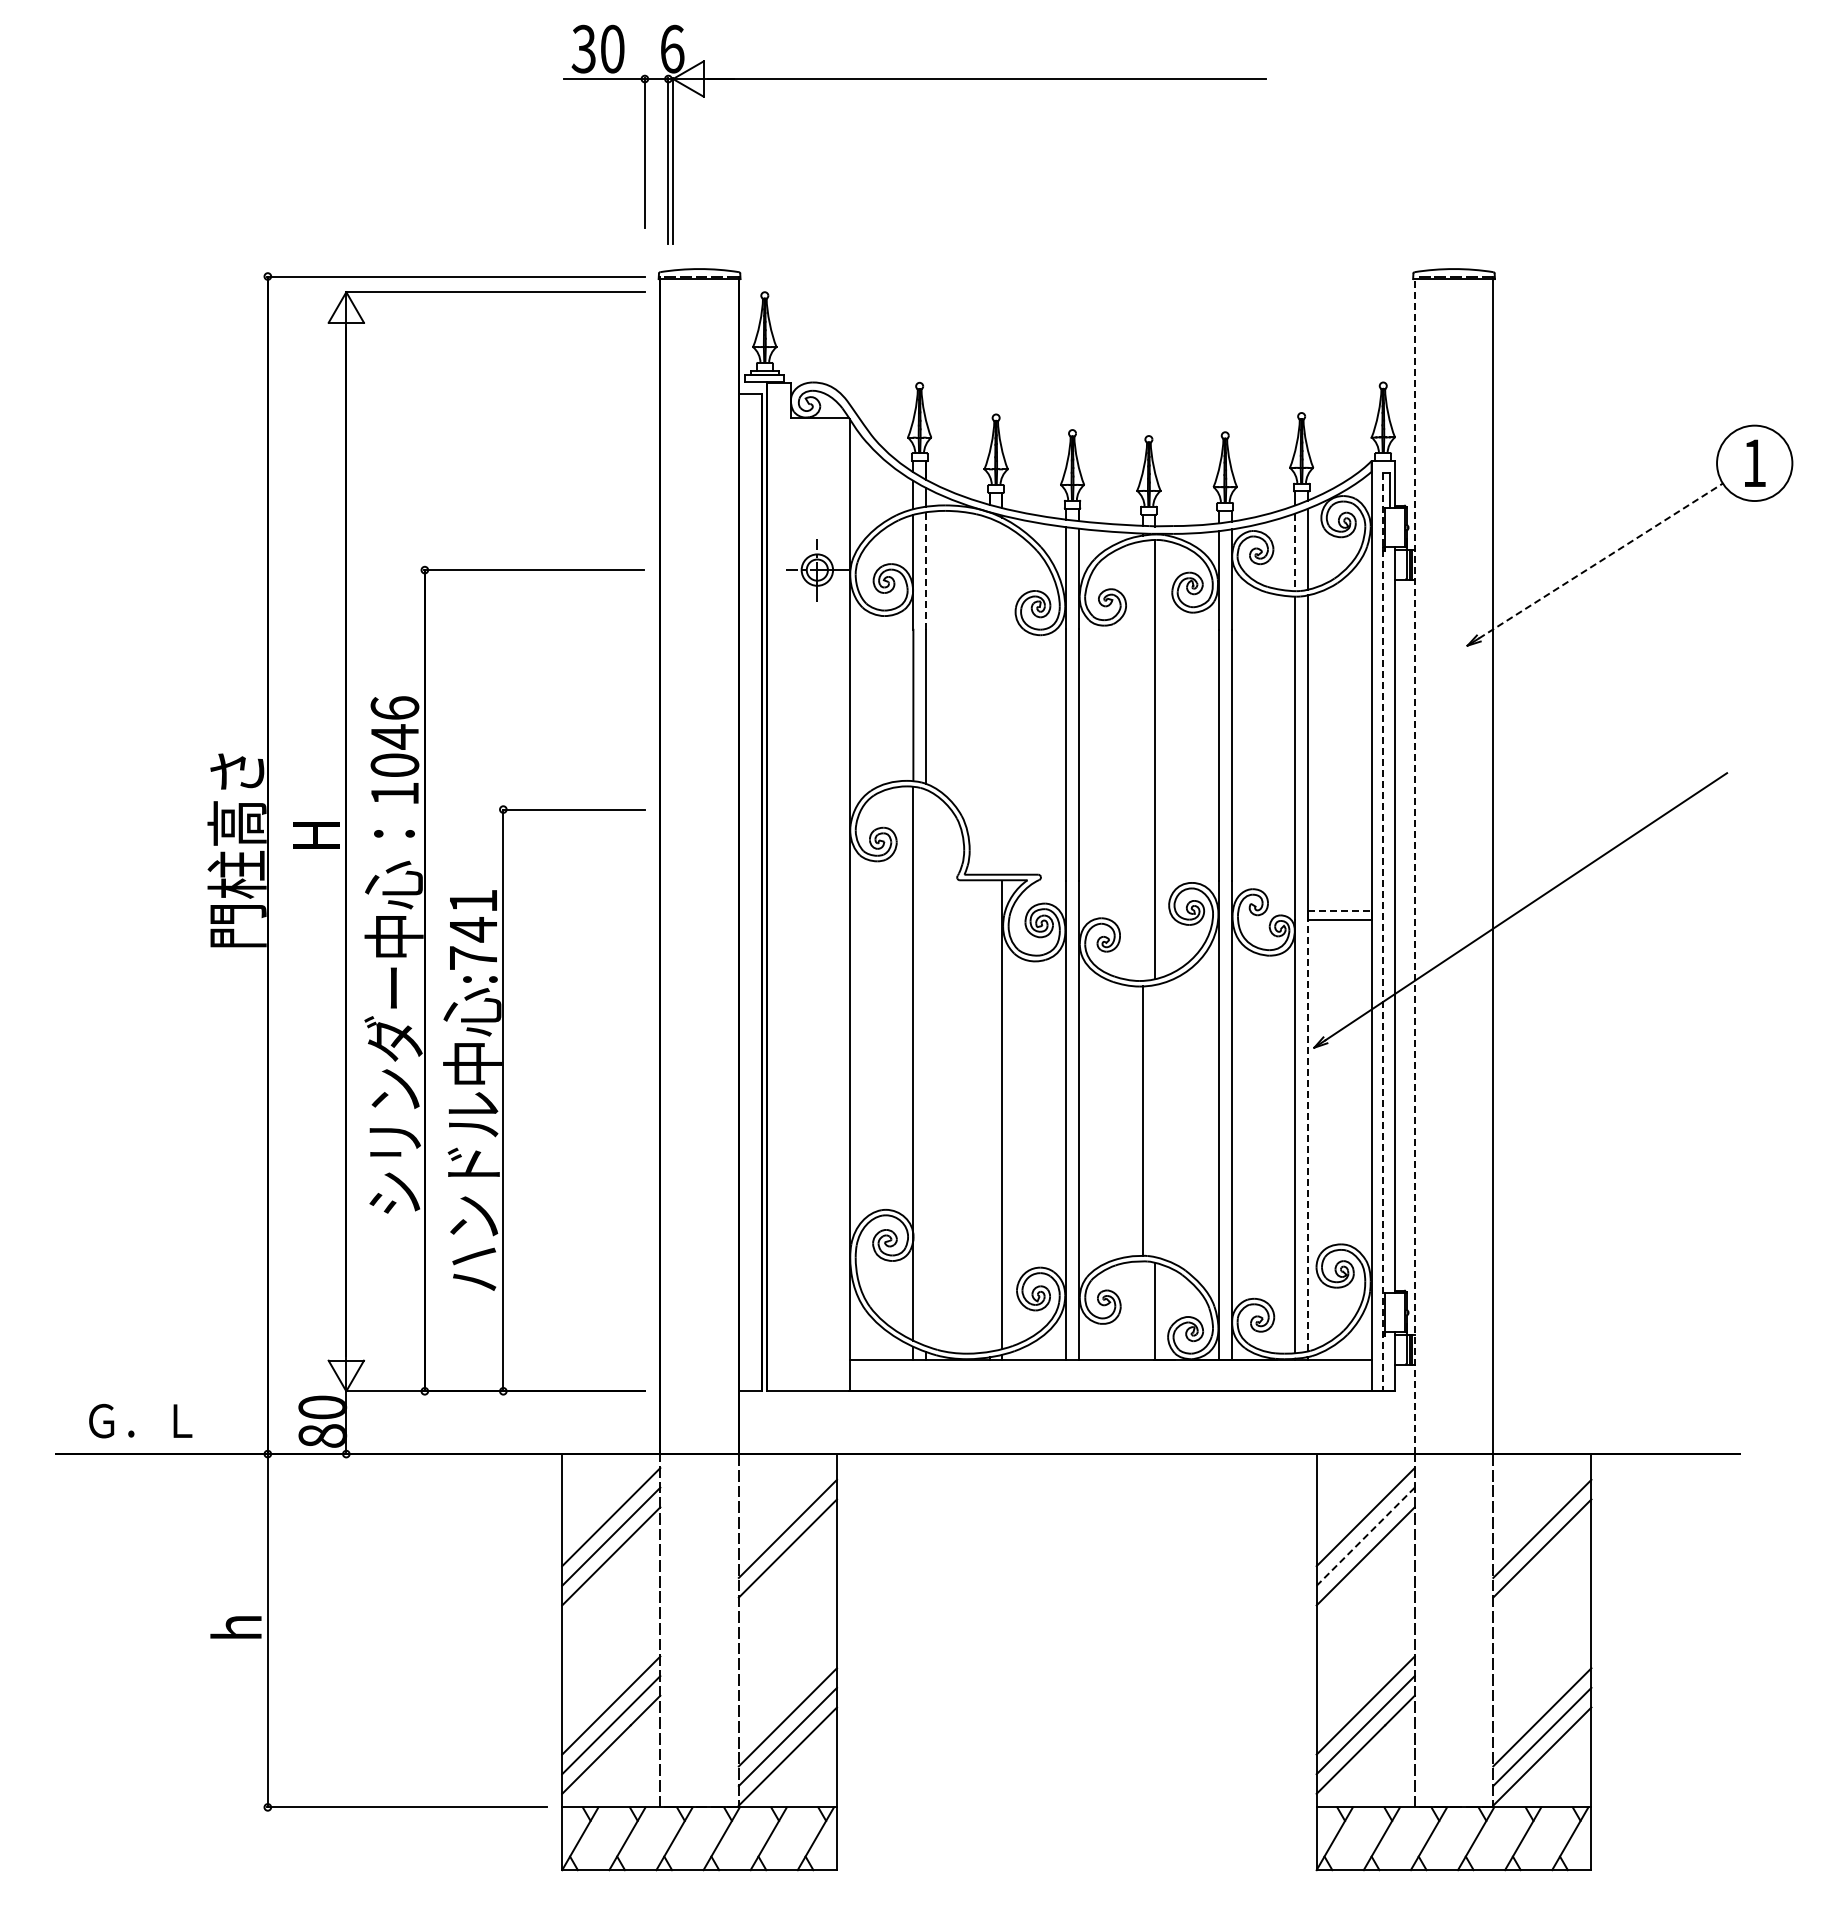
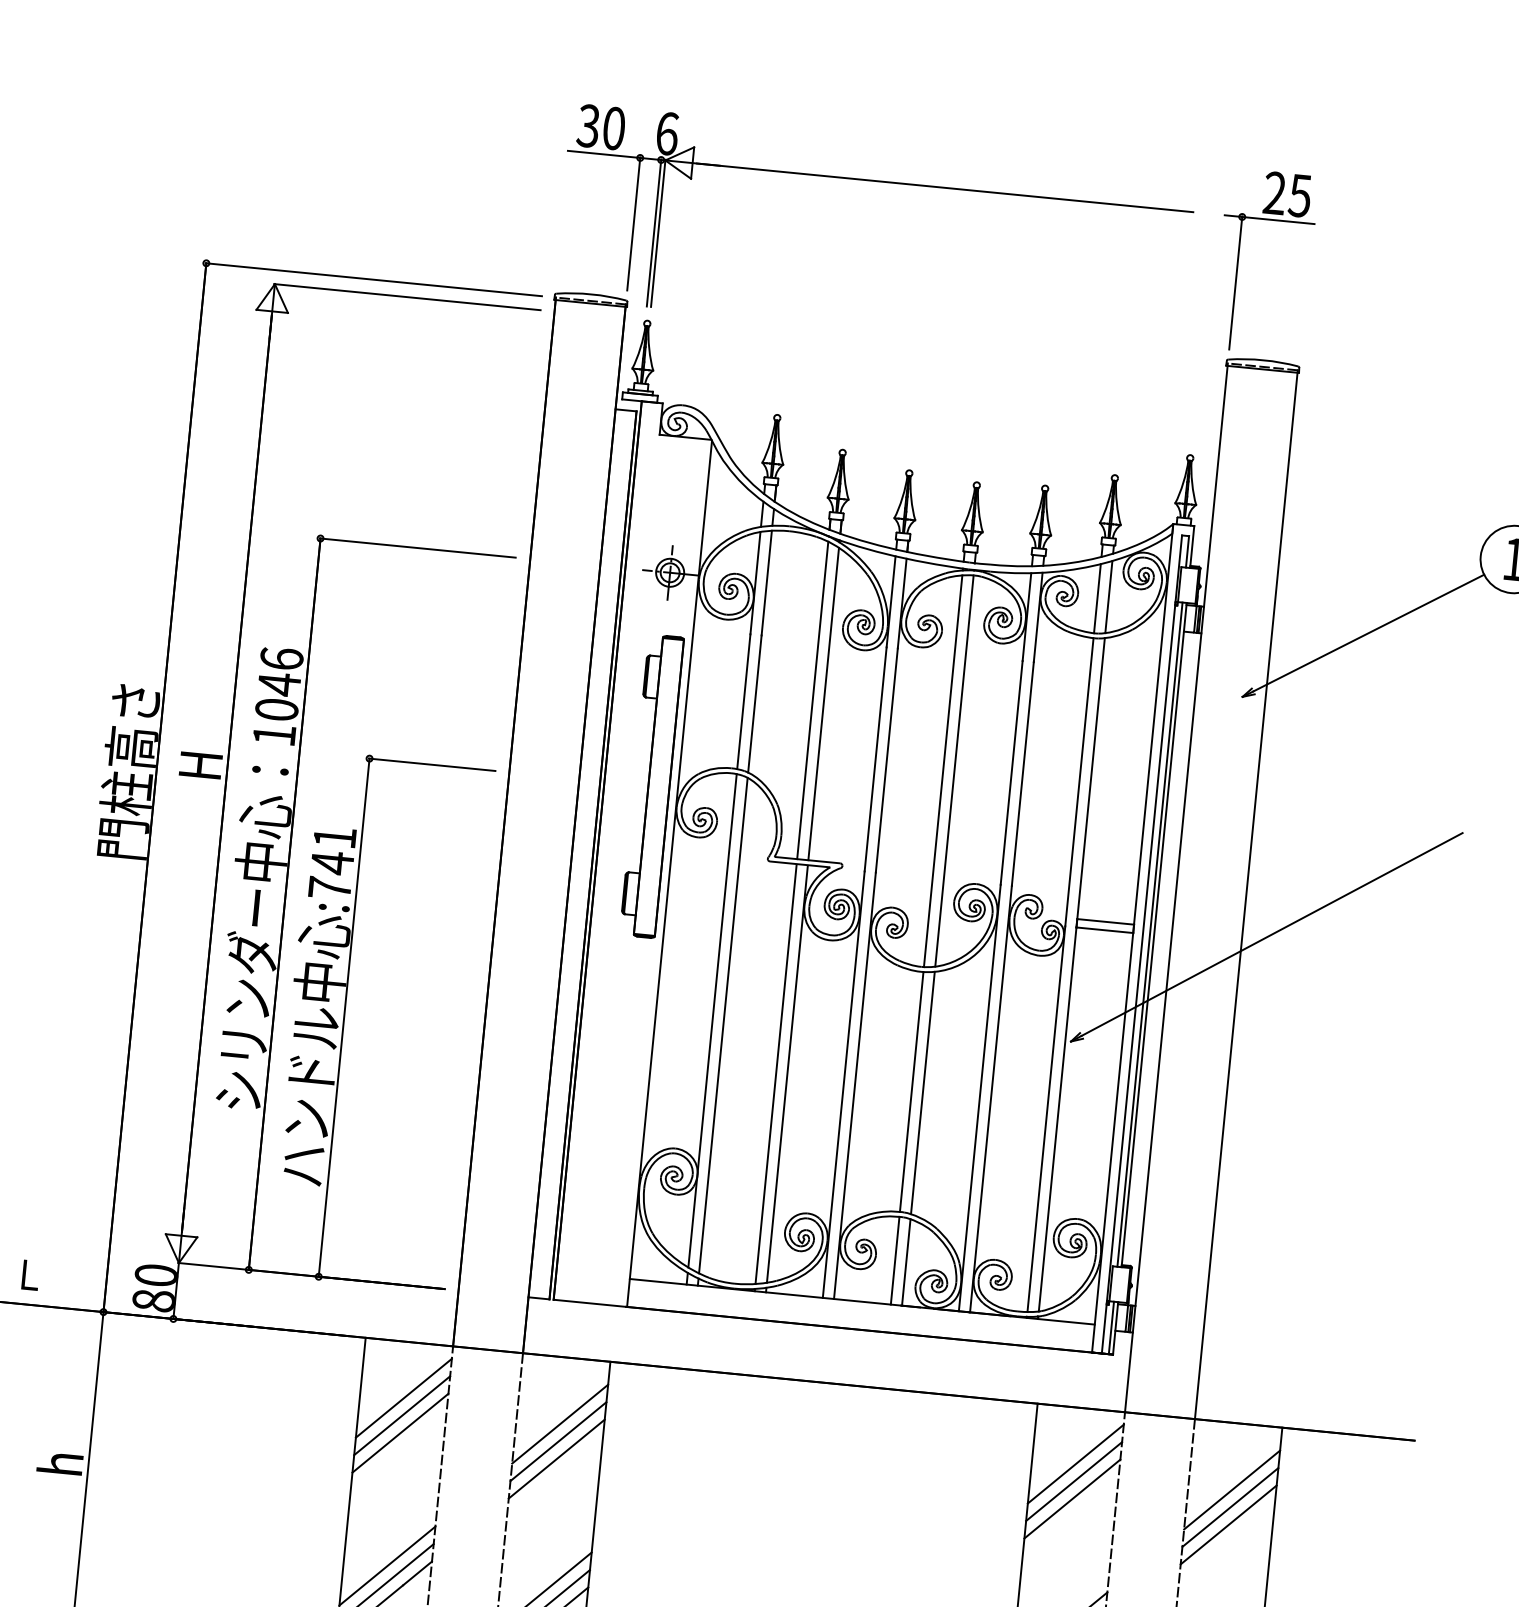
part: (914, 79) -> (880, 181), moved
part: (1415, 159) -> (1238, 259), added
line: (1295, 552) -> (1097, 598), dashed -> solid
line: (1600, 561) -> (1368, 633), dashed -> solid
line: (925, 571) -> (766, 583), dashed -> solid
line: (989, 696) -> (812, 700), added
line: (1002, 698) -> (823, 703), added
line: (1142, 760) -> (943, 770), added
part: (820, 809) -> (652, 786), added
line: (1414, 865) -> (1176, 888), dashed -> solid
line: (1339, 910) -> (1105, 921), dashed -> solid
line: (1390, 920) -> (1149, 934), added
line: (1382, 932) -> (1141, 944), dashed -> solid
line: (925, 1067) -> (723, 1025), added
line: (989, 1116) -> (775, 1074), added
line: (1155, 1121) -> (923, 1093), added
line: (1307, 1135) -> (1057, 1119), dashed -> solid
line: (1142, 1310) -> (895, 1260), added
line: (1390, 1361) -> (1111, 1327), added
line: (1365, 1537) -> (1073, 1482), dashed -> solid
line: (787, 1568) -> (556, 1459), added
line: (1542, 1568) -> (1228, 1525), added

